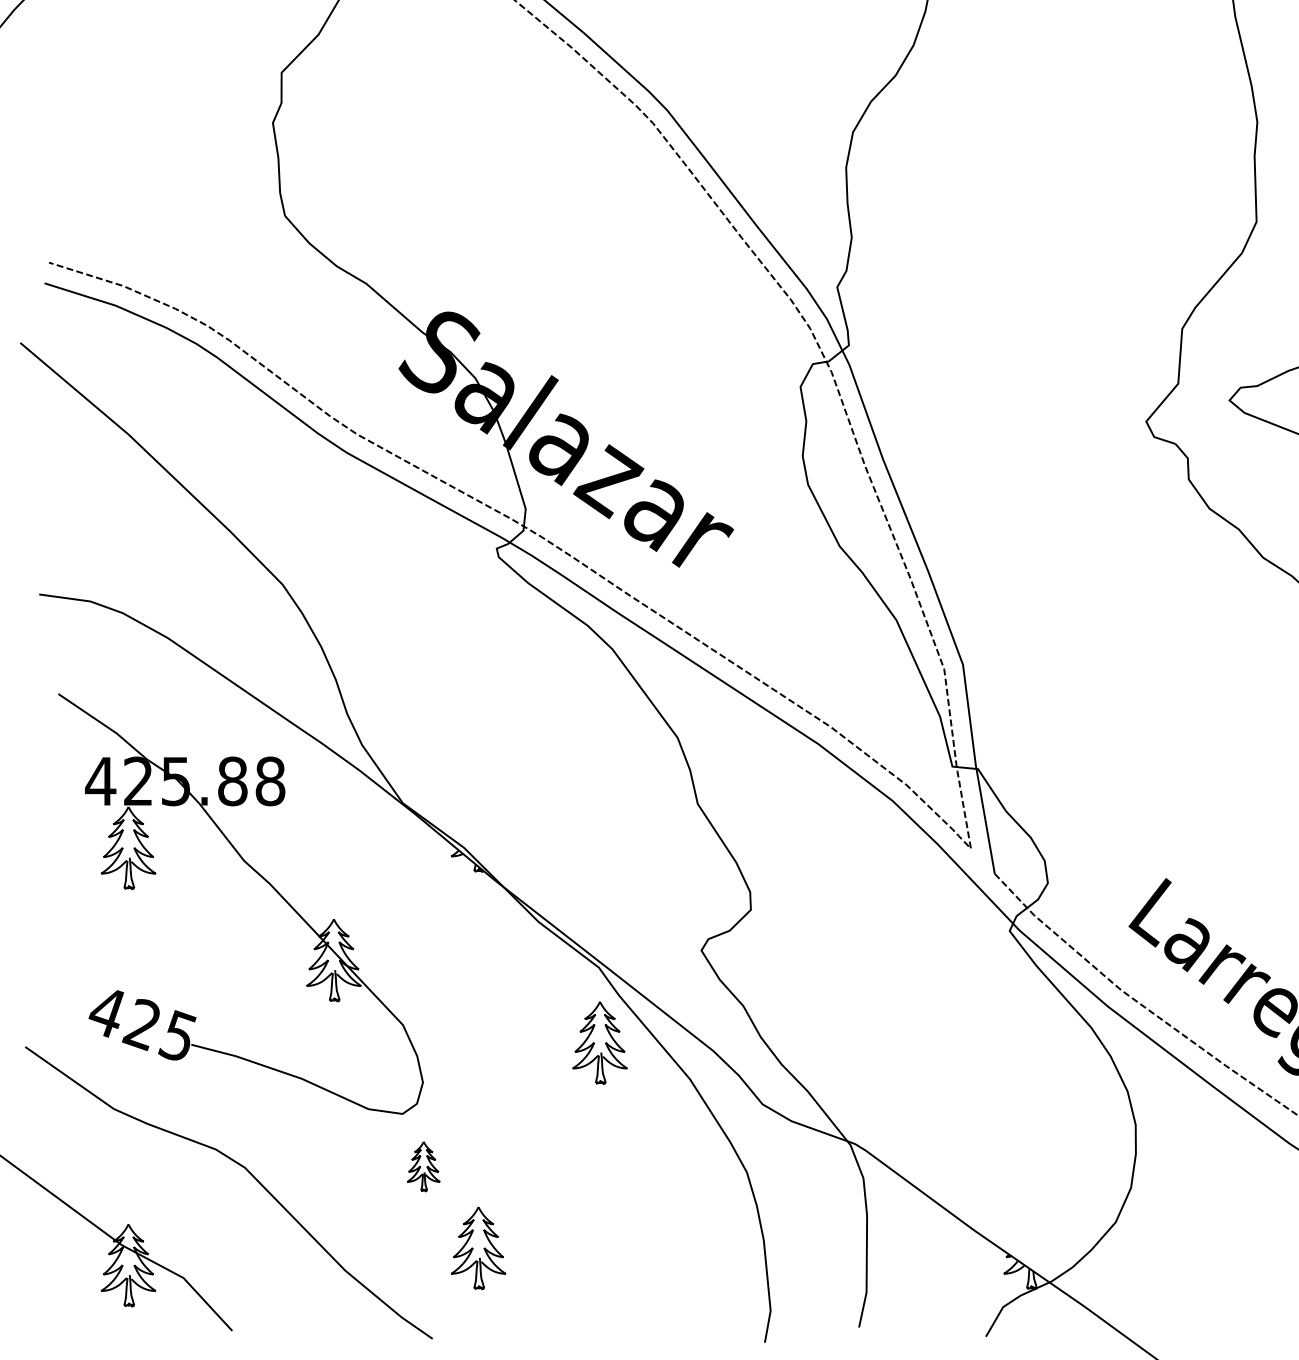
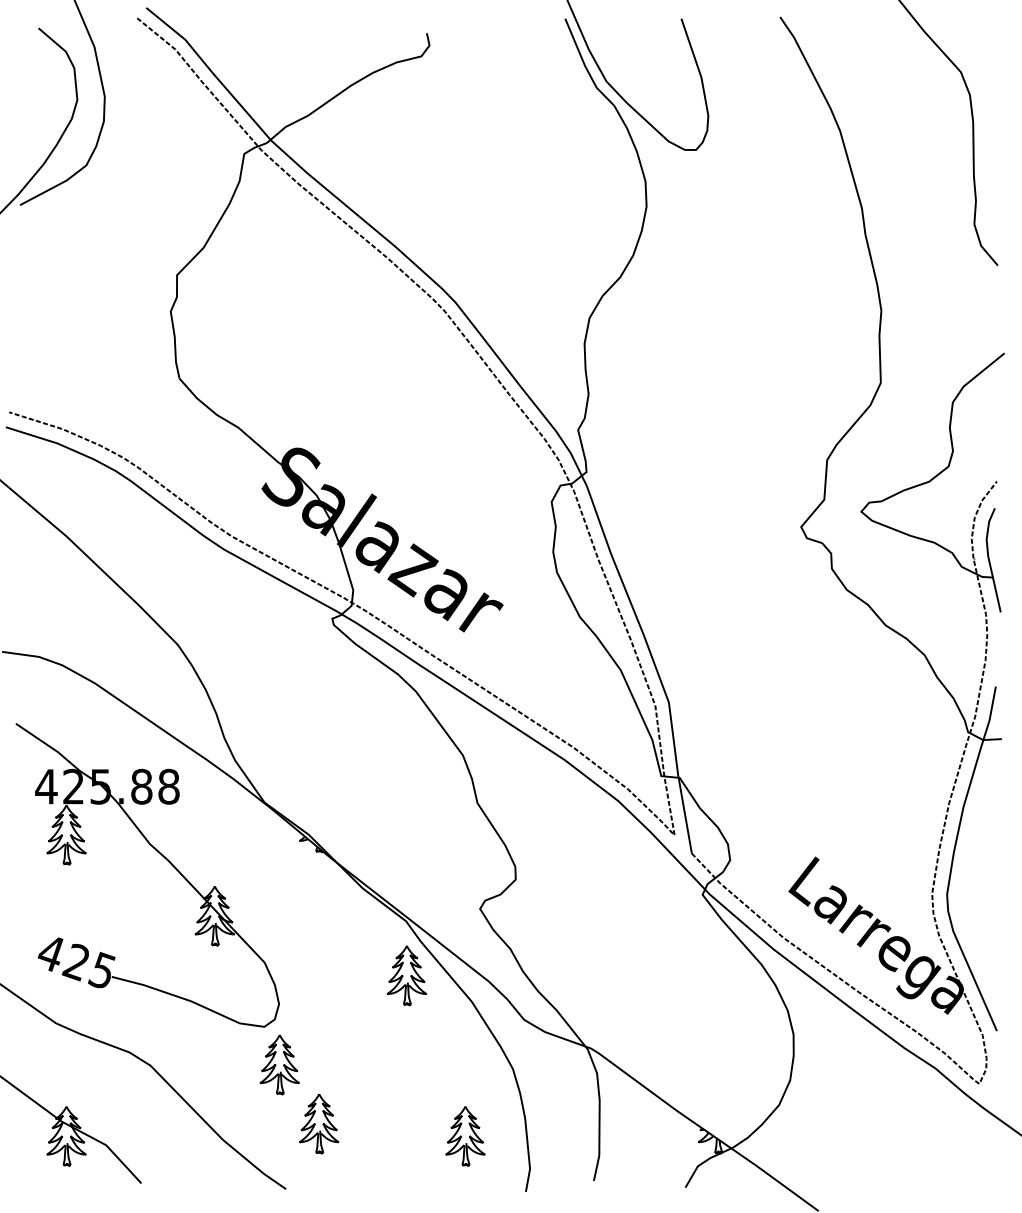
part: (423, 1166) -> (279, 1064), size x1.67
part: (681, 1265) -> (465, 1136), added

